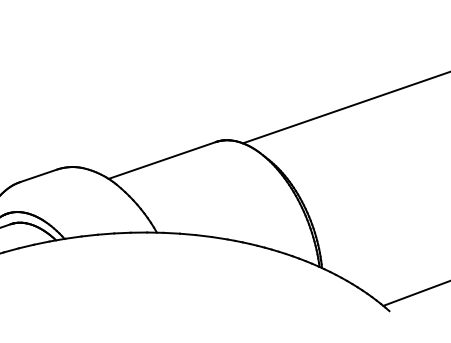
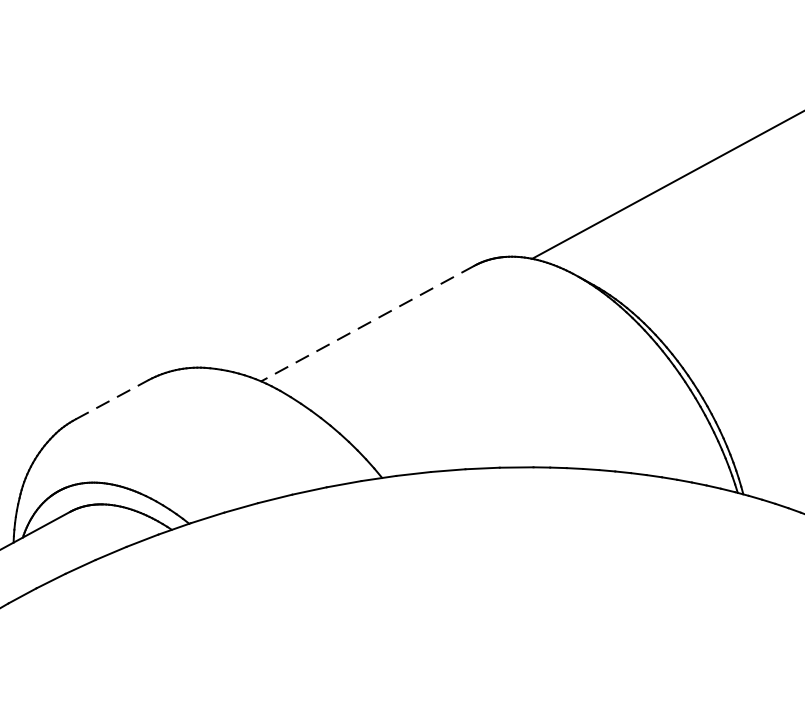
line: (162, 160) -> (368, 323), solid -> dashed
line: (39, 175) -> (113, 398), solid -> dashed

